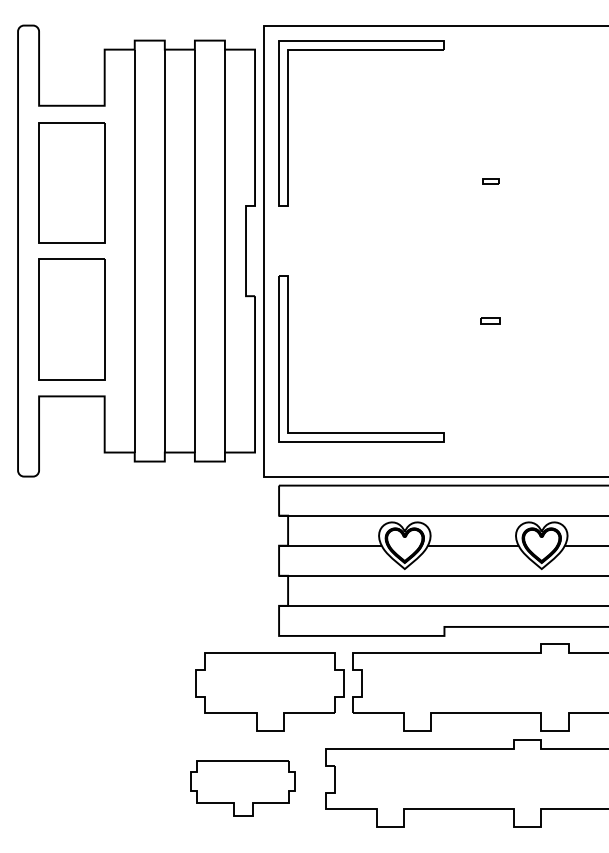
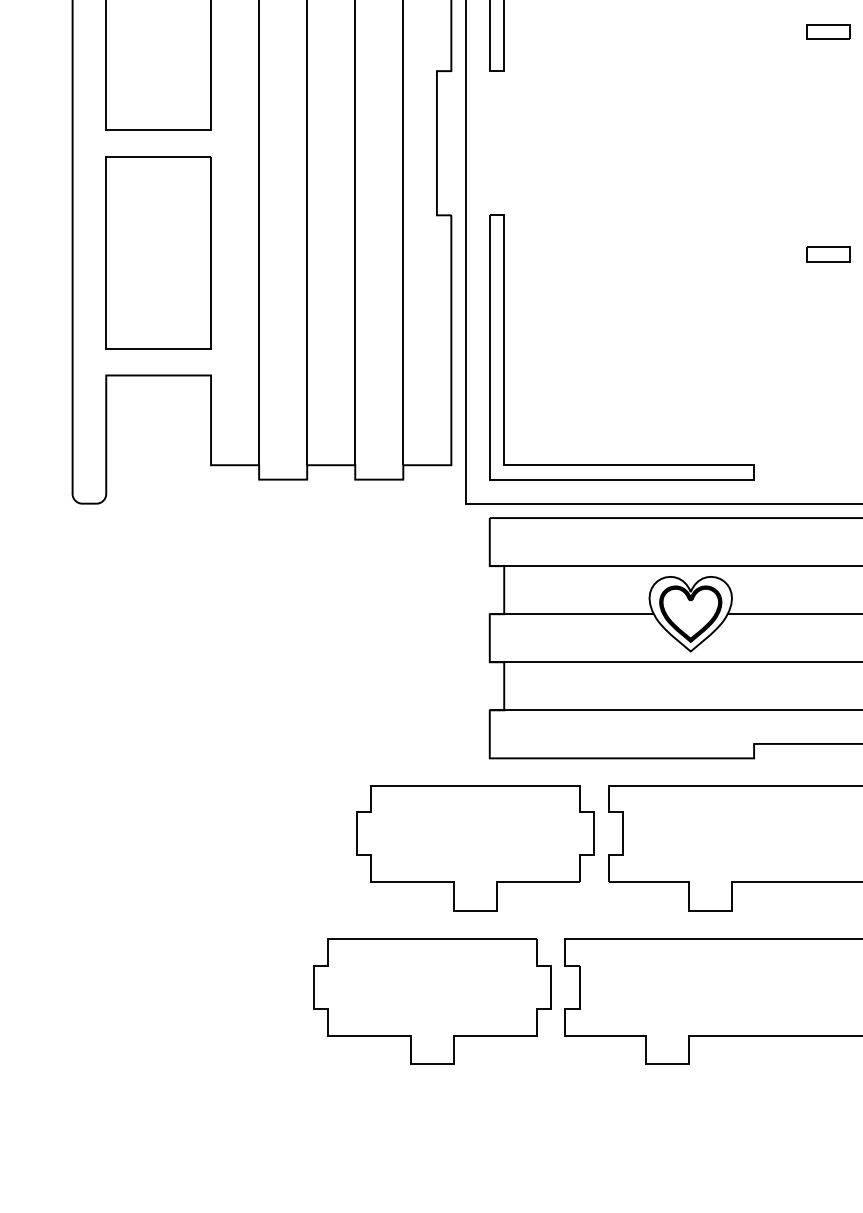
part: (490, 181) -> (827, 32), size x1.67
part: (490, 320) -> (827, 254), size x1.43
part: (288, 358) -> (504, 346), moved
part: (242, 787) -> (431, 1000), size x1.43

